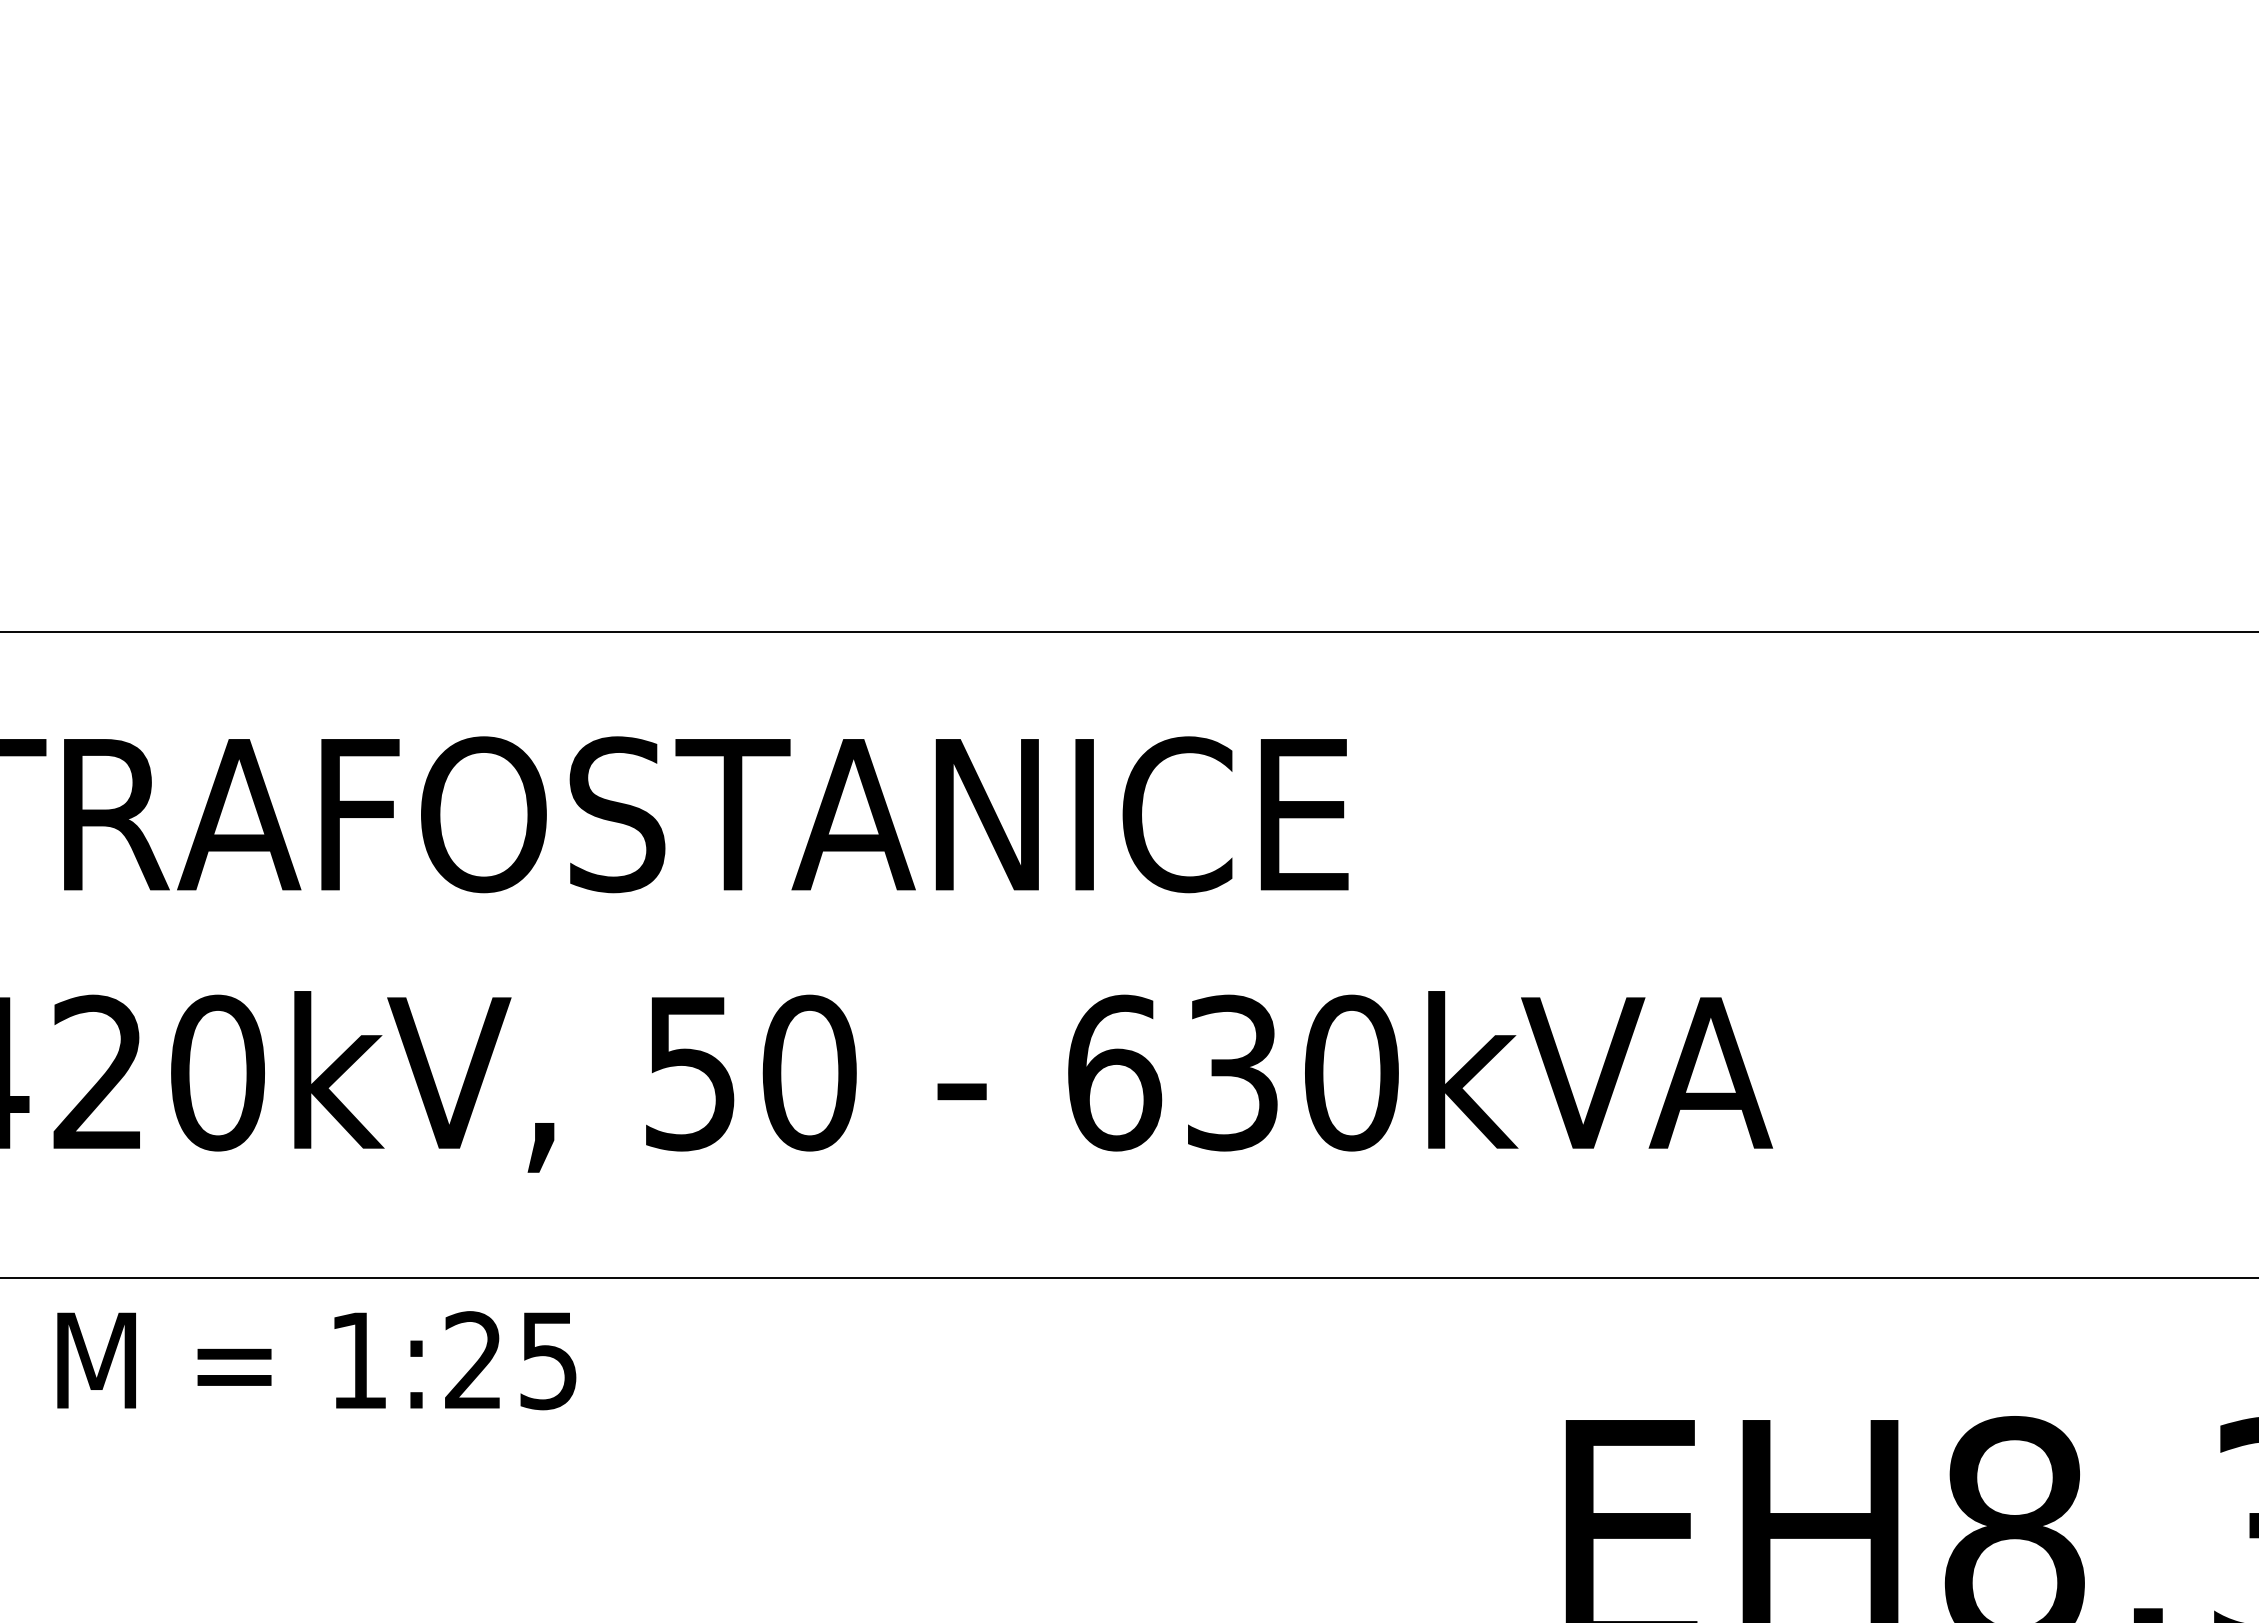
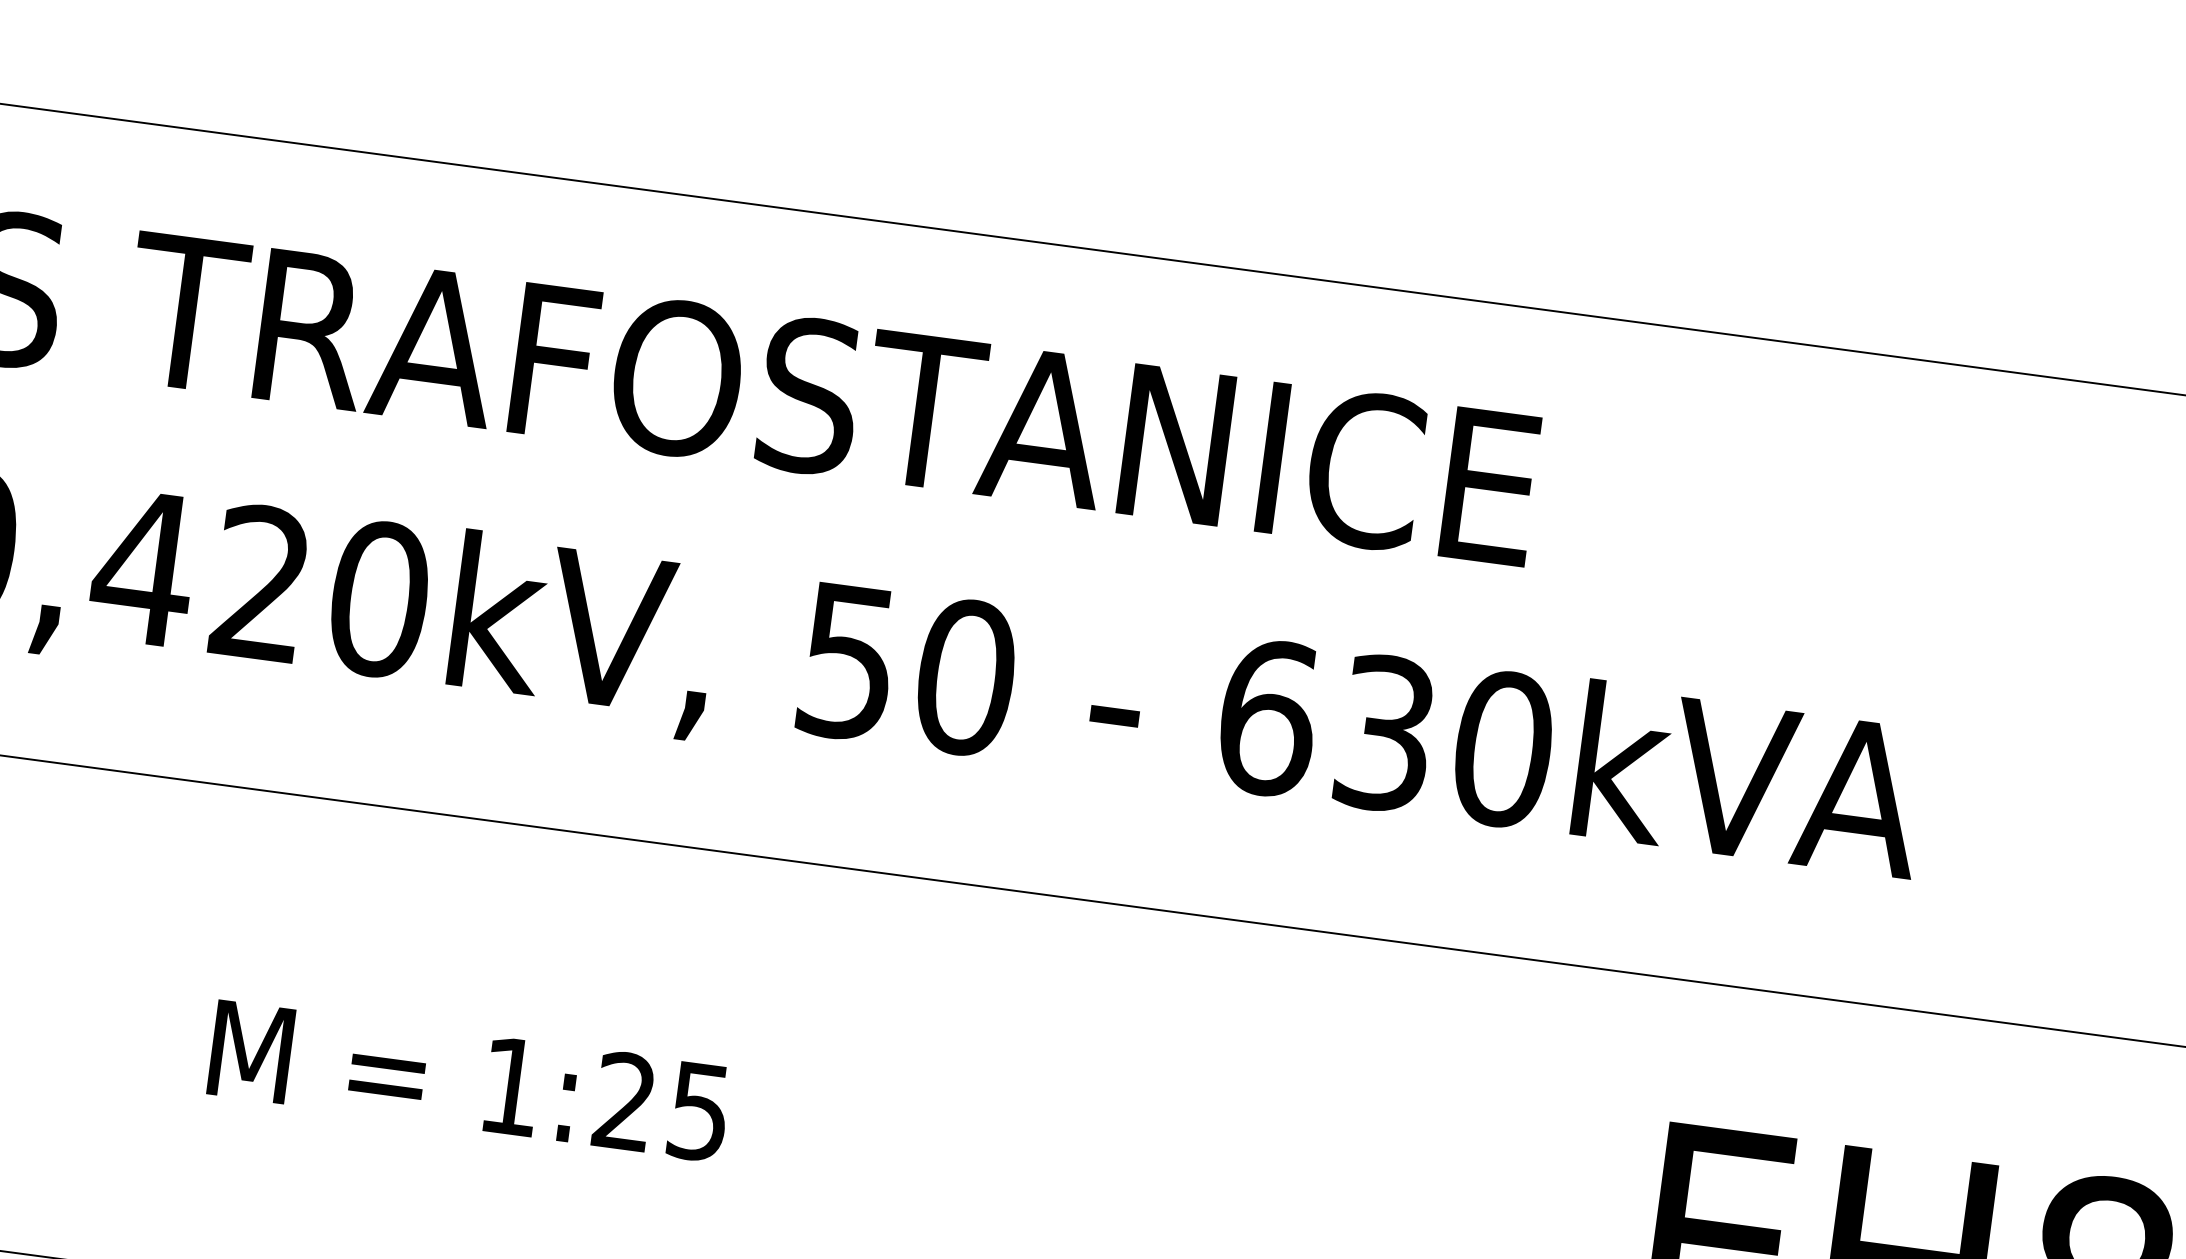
text: (316, 1360) -> (469, 1080), moved

